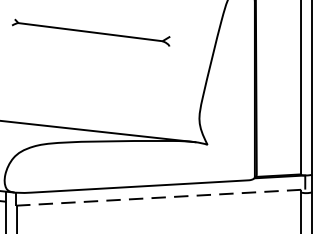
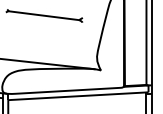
line: (161, 198) -> (78, 96), dashed -> solid

